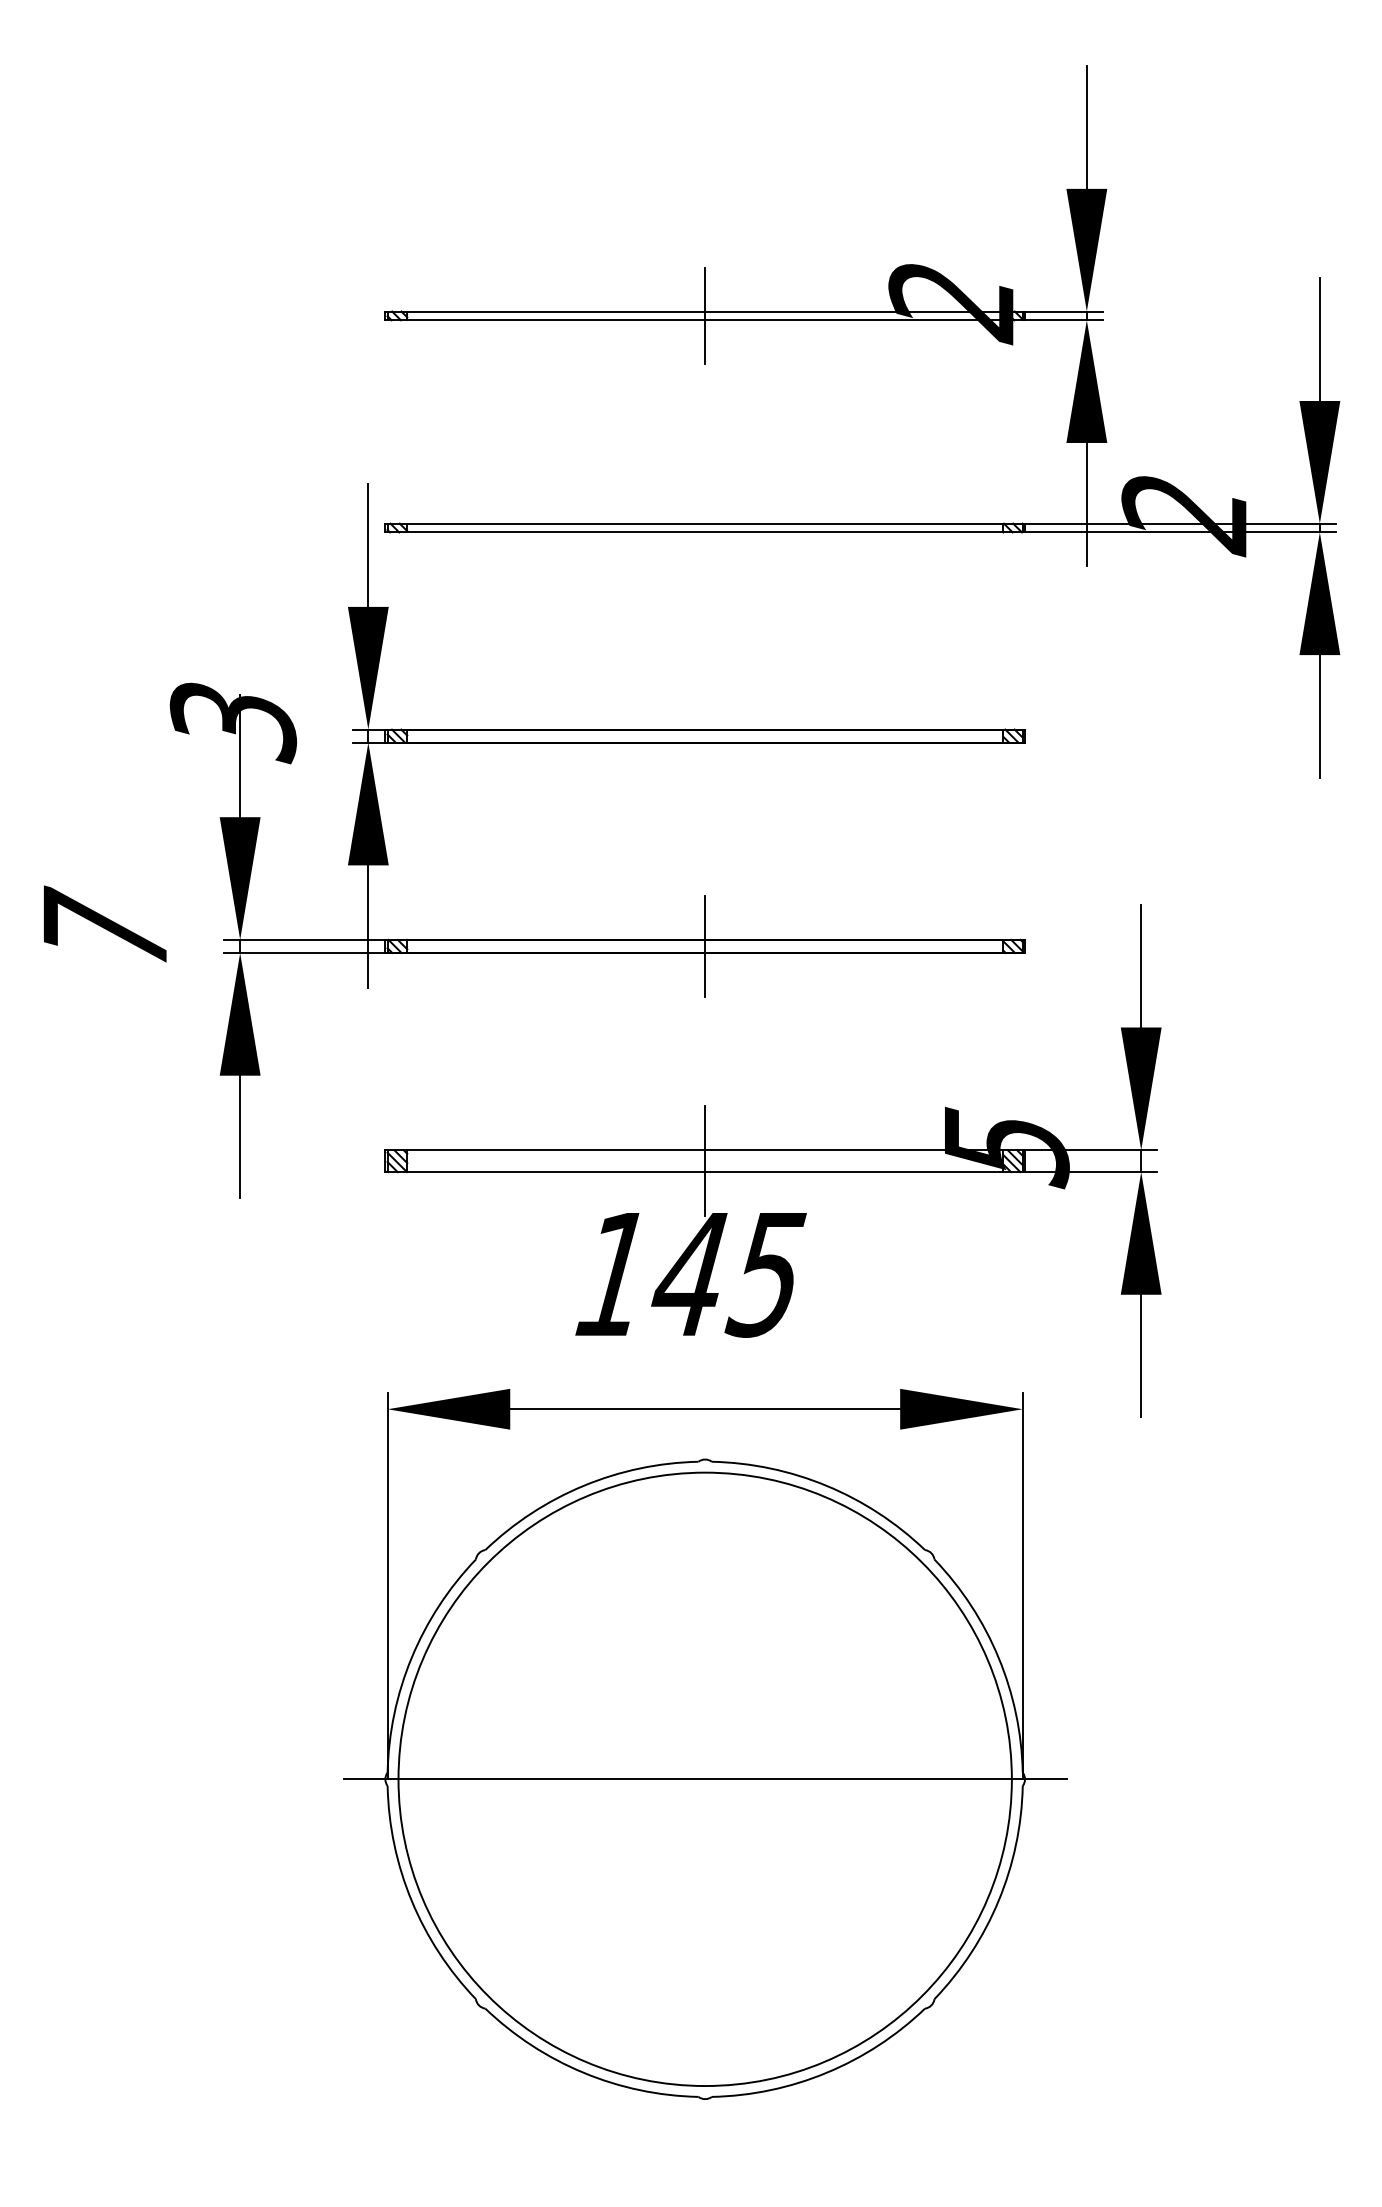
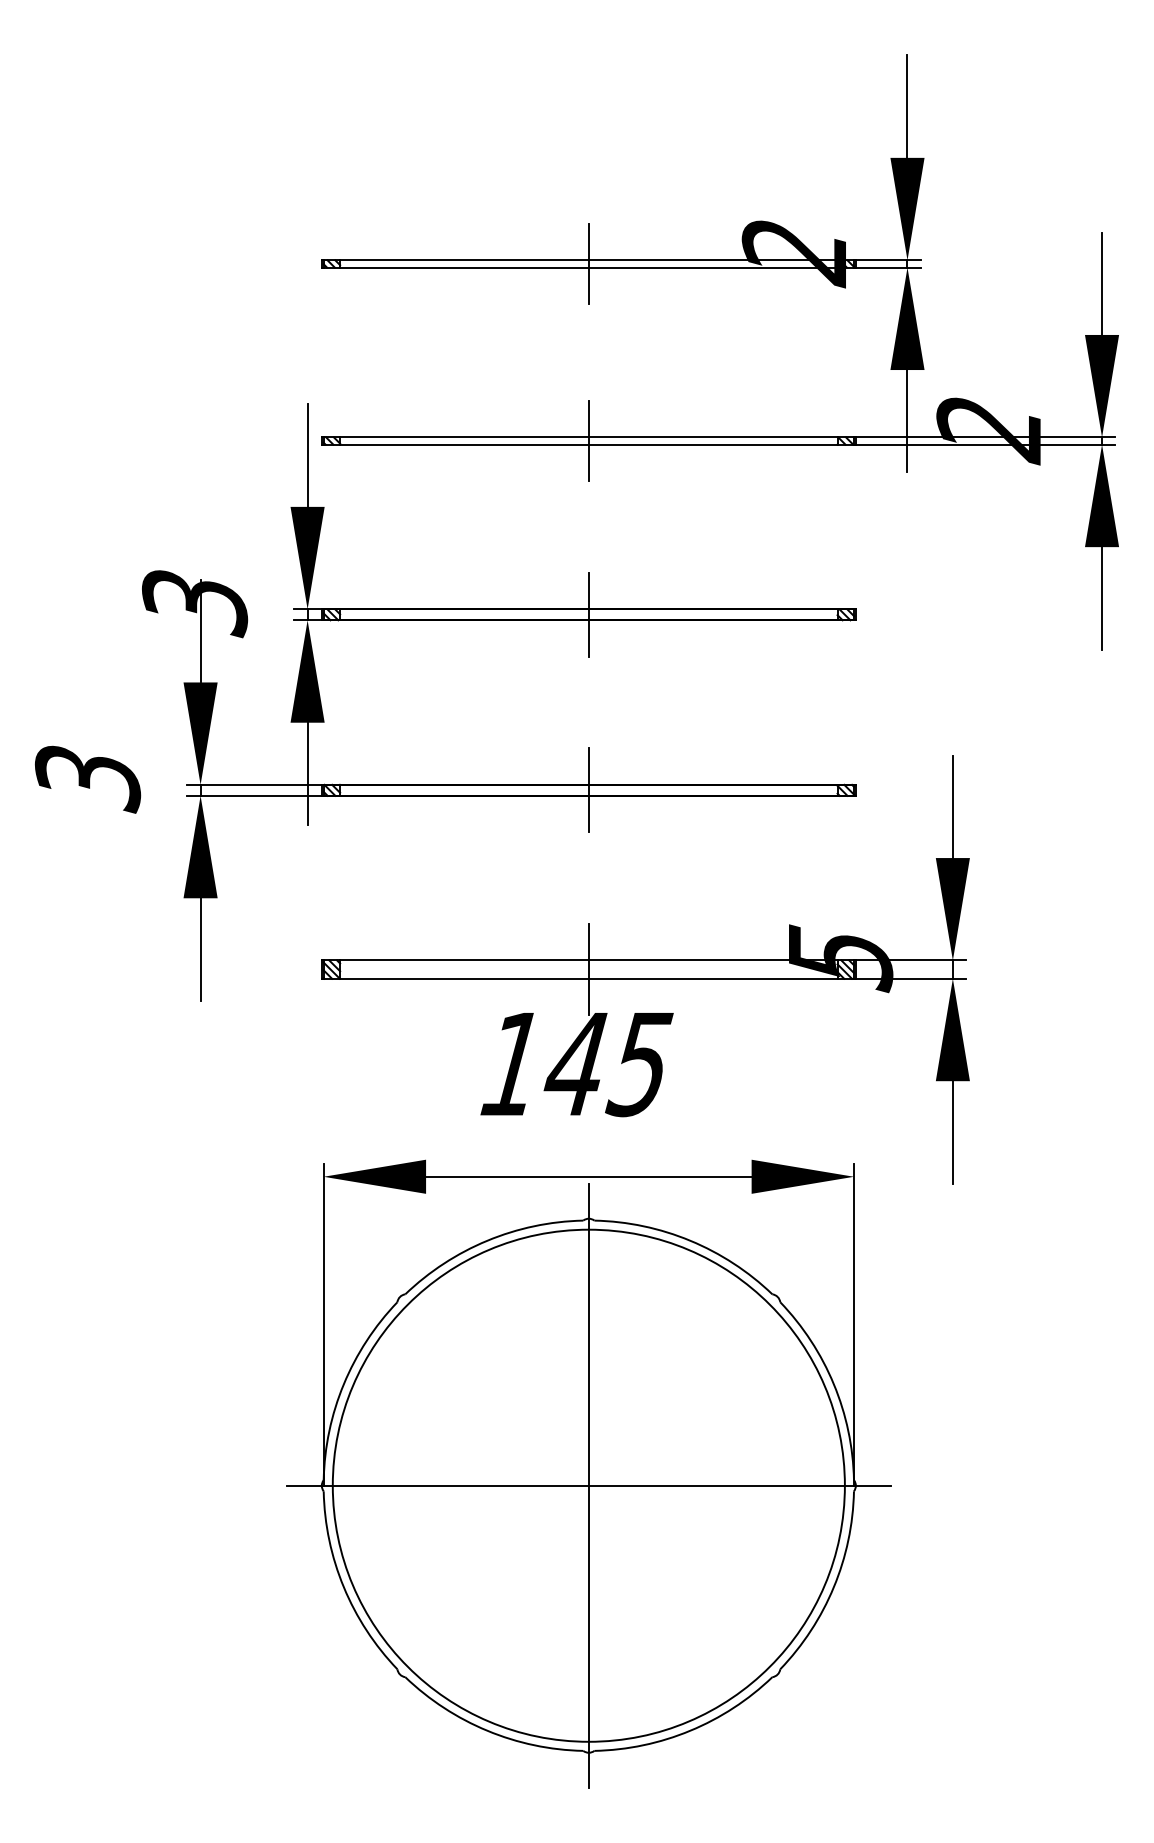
line: (705, 527) -> (589, 440), added
line: (705, 735) -> (589, 614), added
text: (104, 929) -> (87, 776), 7 -> 3
line: (705, 1778) -> (589, 1485), added

